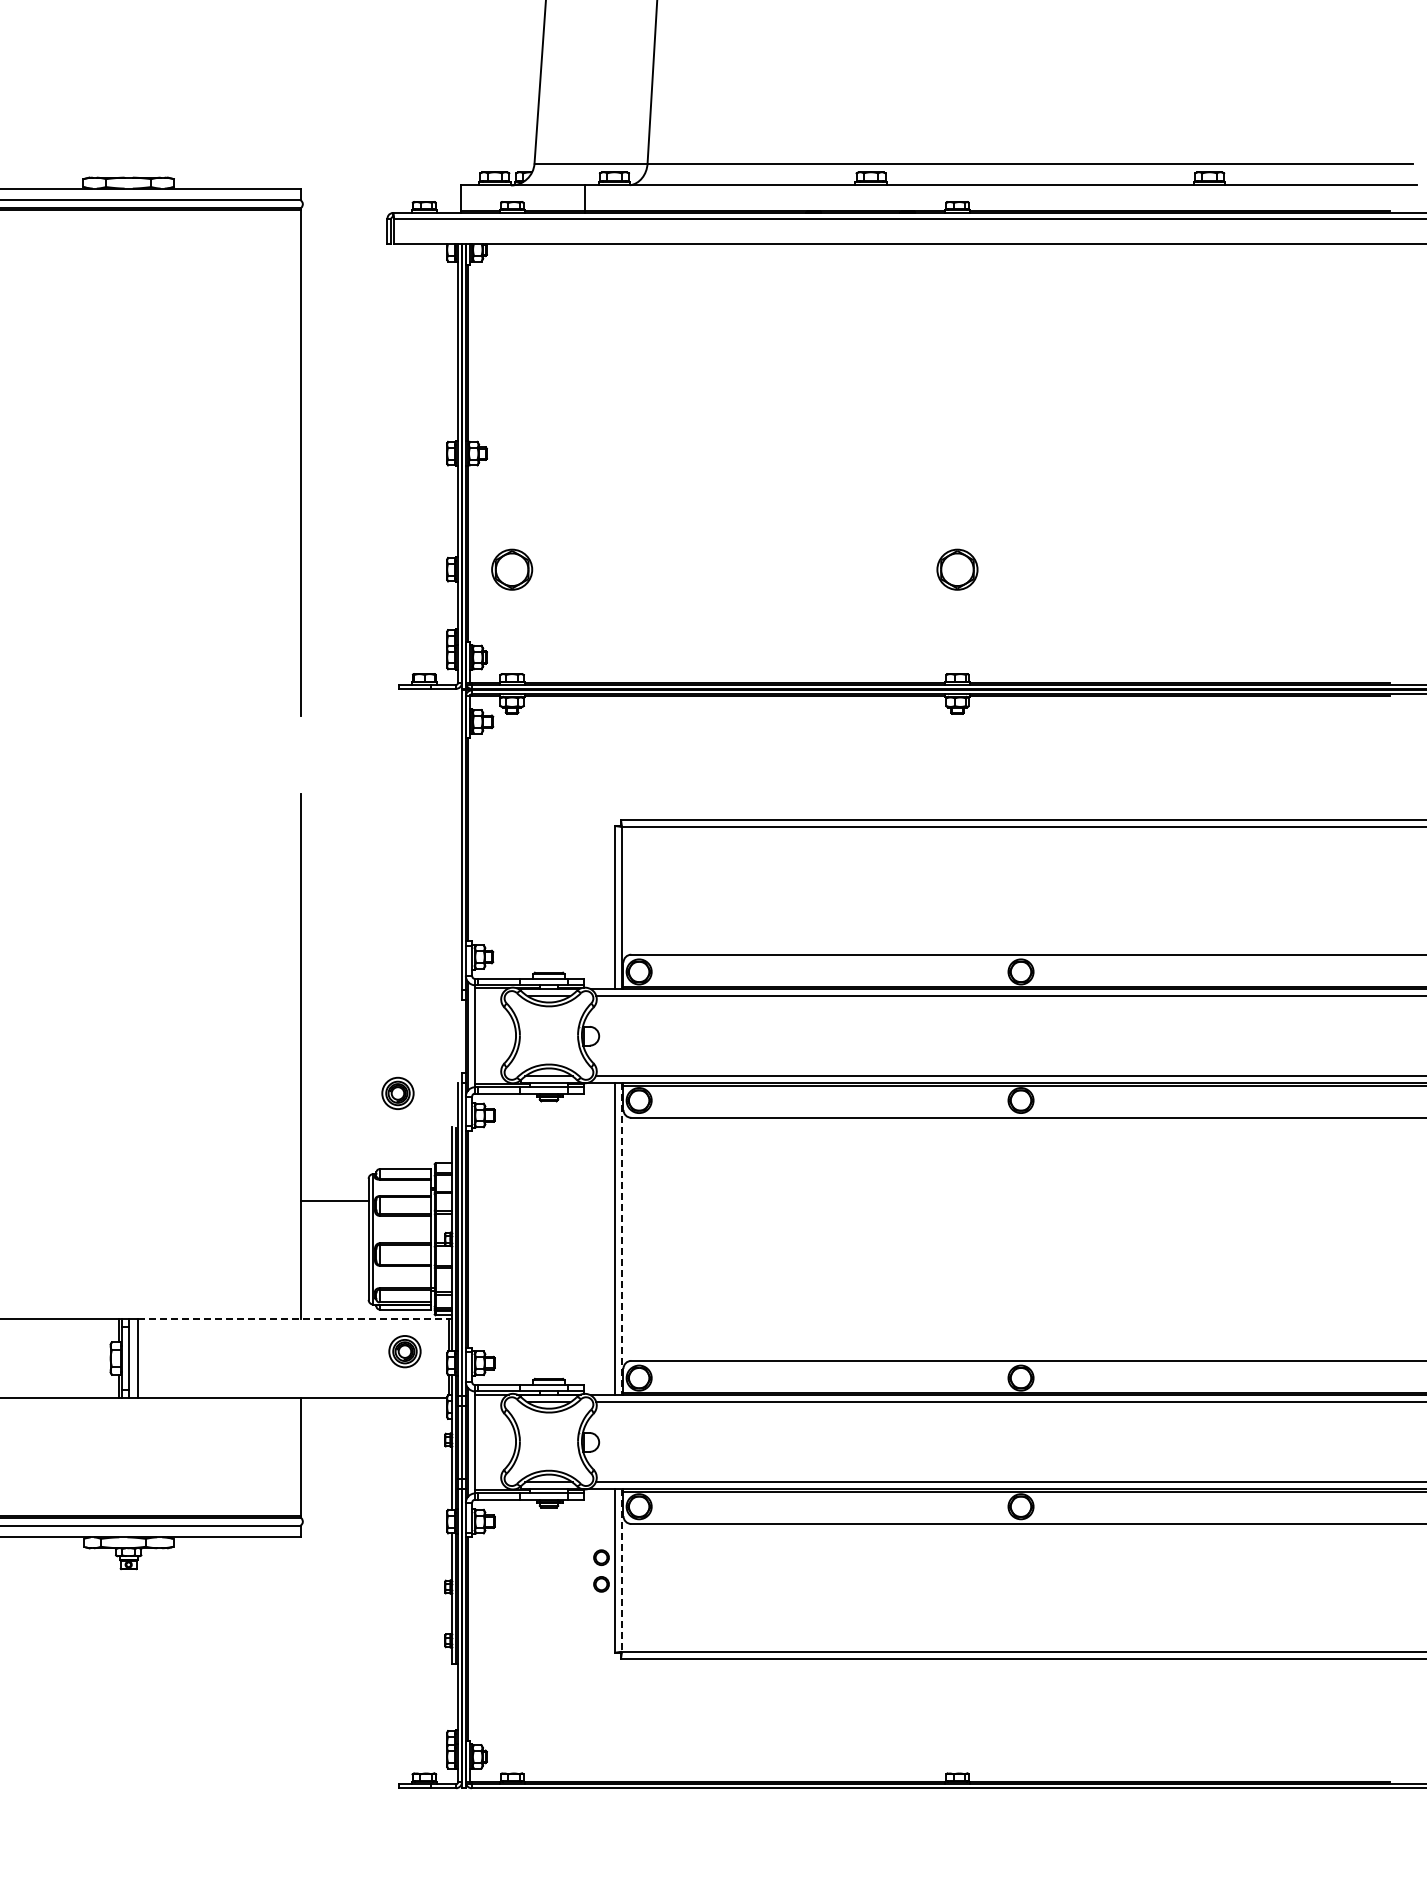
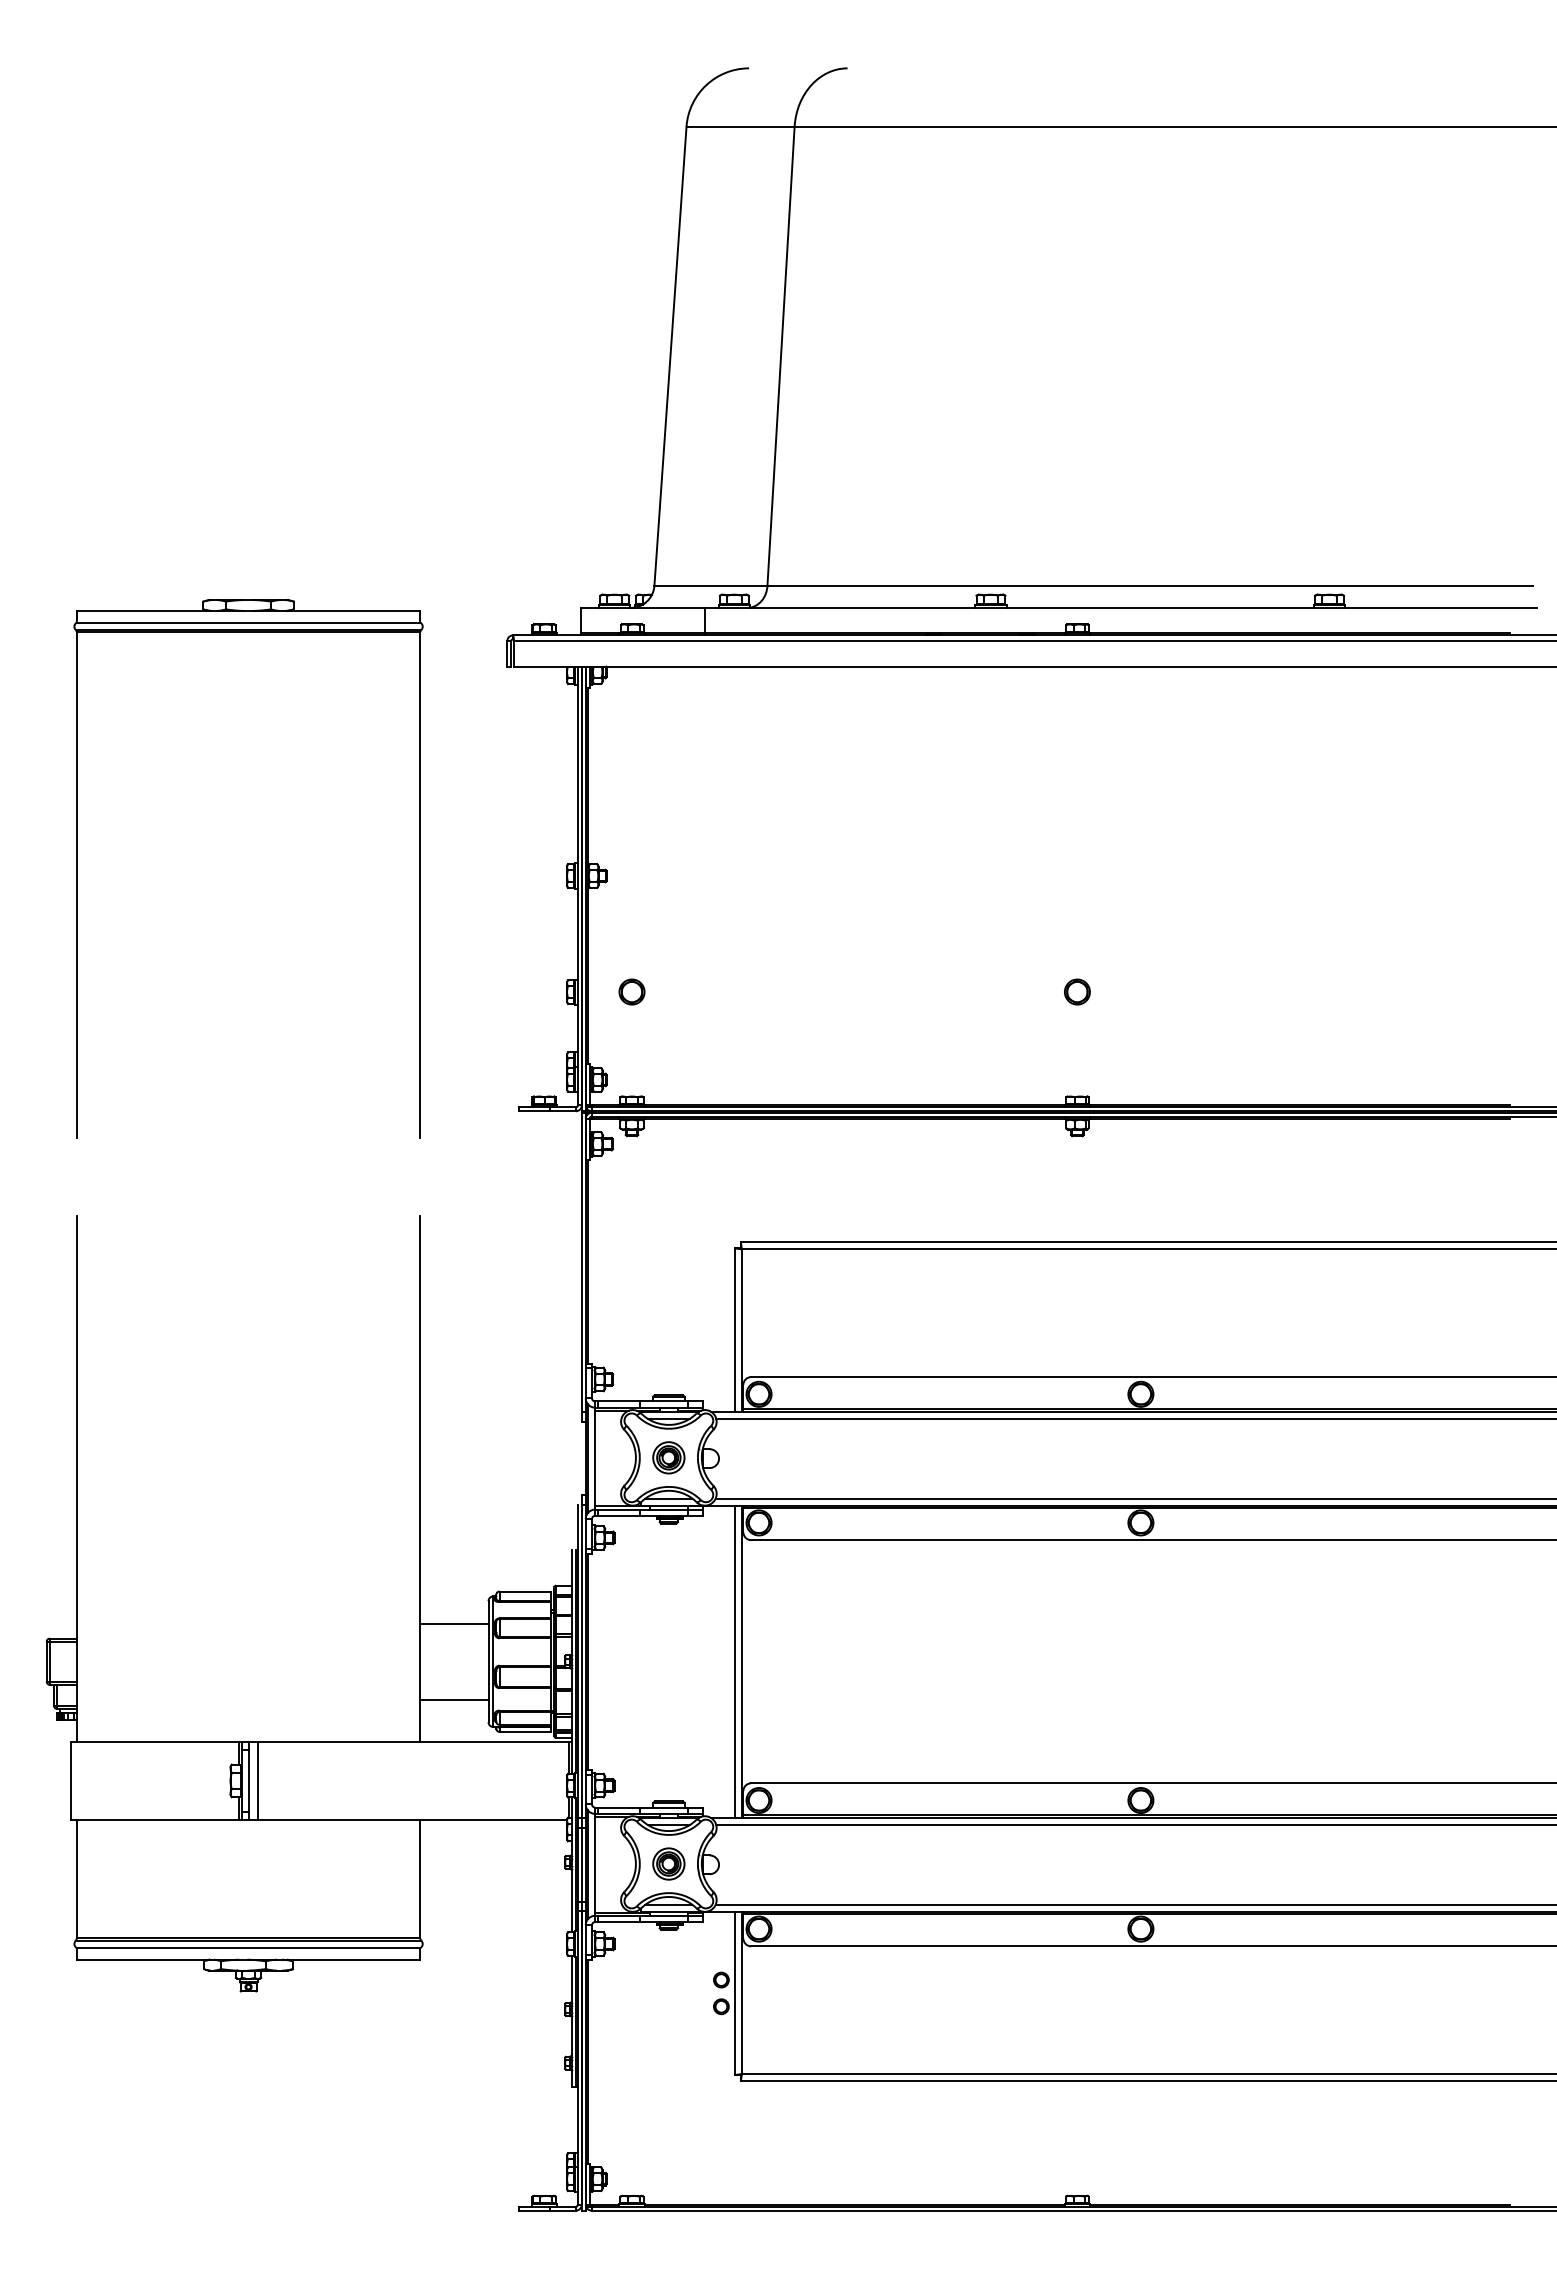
part: (511, 569) -> (631, 991), size x0.62
part: (957, 569) -> (1077, 991), size x0.62
part: (397, 1093) -> (668, 1457), moved
line: (621, 1240) -> (741, 1662), dashed -> solid
line: (334, 1277) -> (454, 1699), added
line: (293, 1319) -> (413, 1741), dashed -> solid
part: (404, 1351) -> (668, 1863), moved
line: (621, 1571) -> (741, 1993), dashed -> solid

